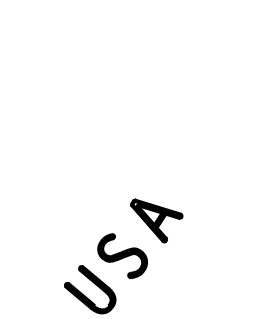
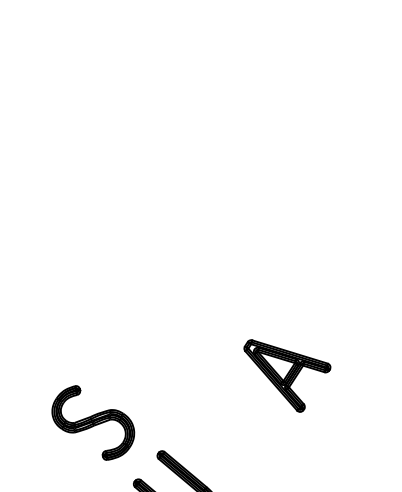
part: (122, 256) -> (93, 423), moved

